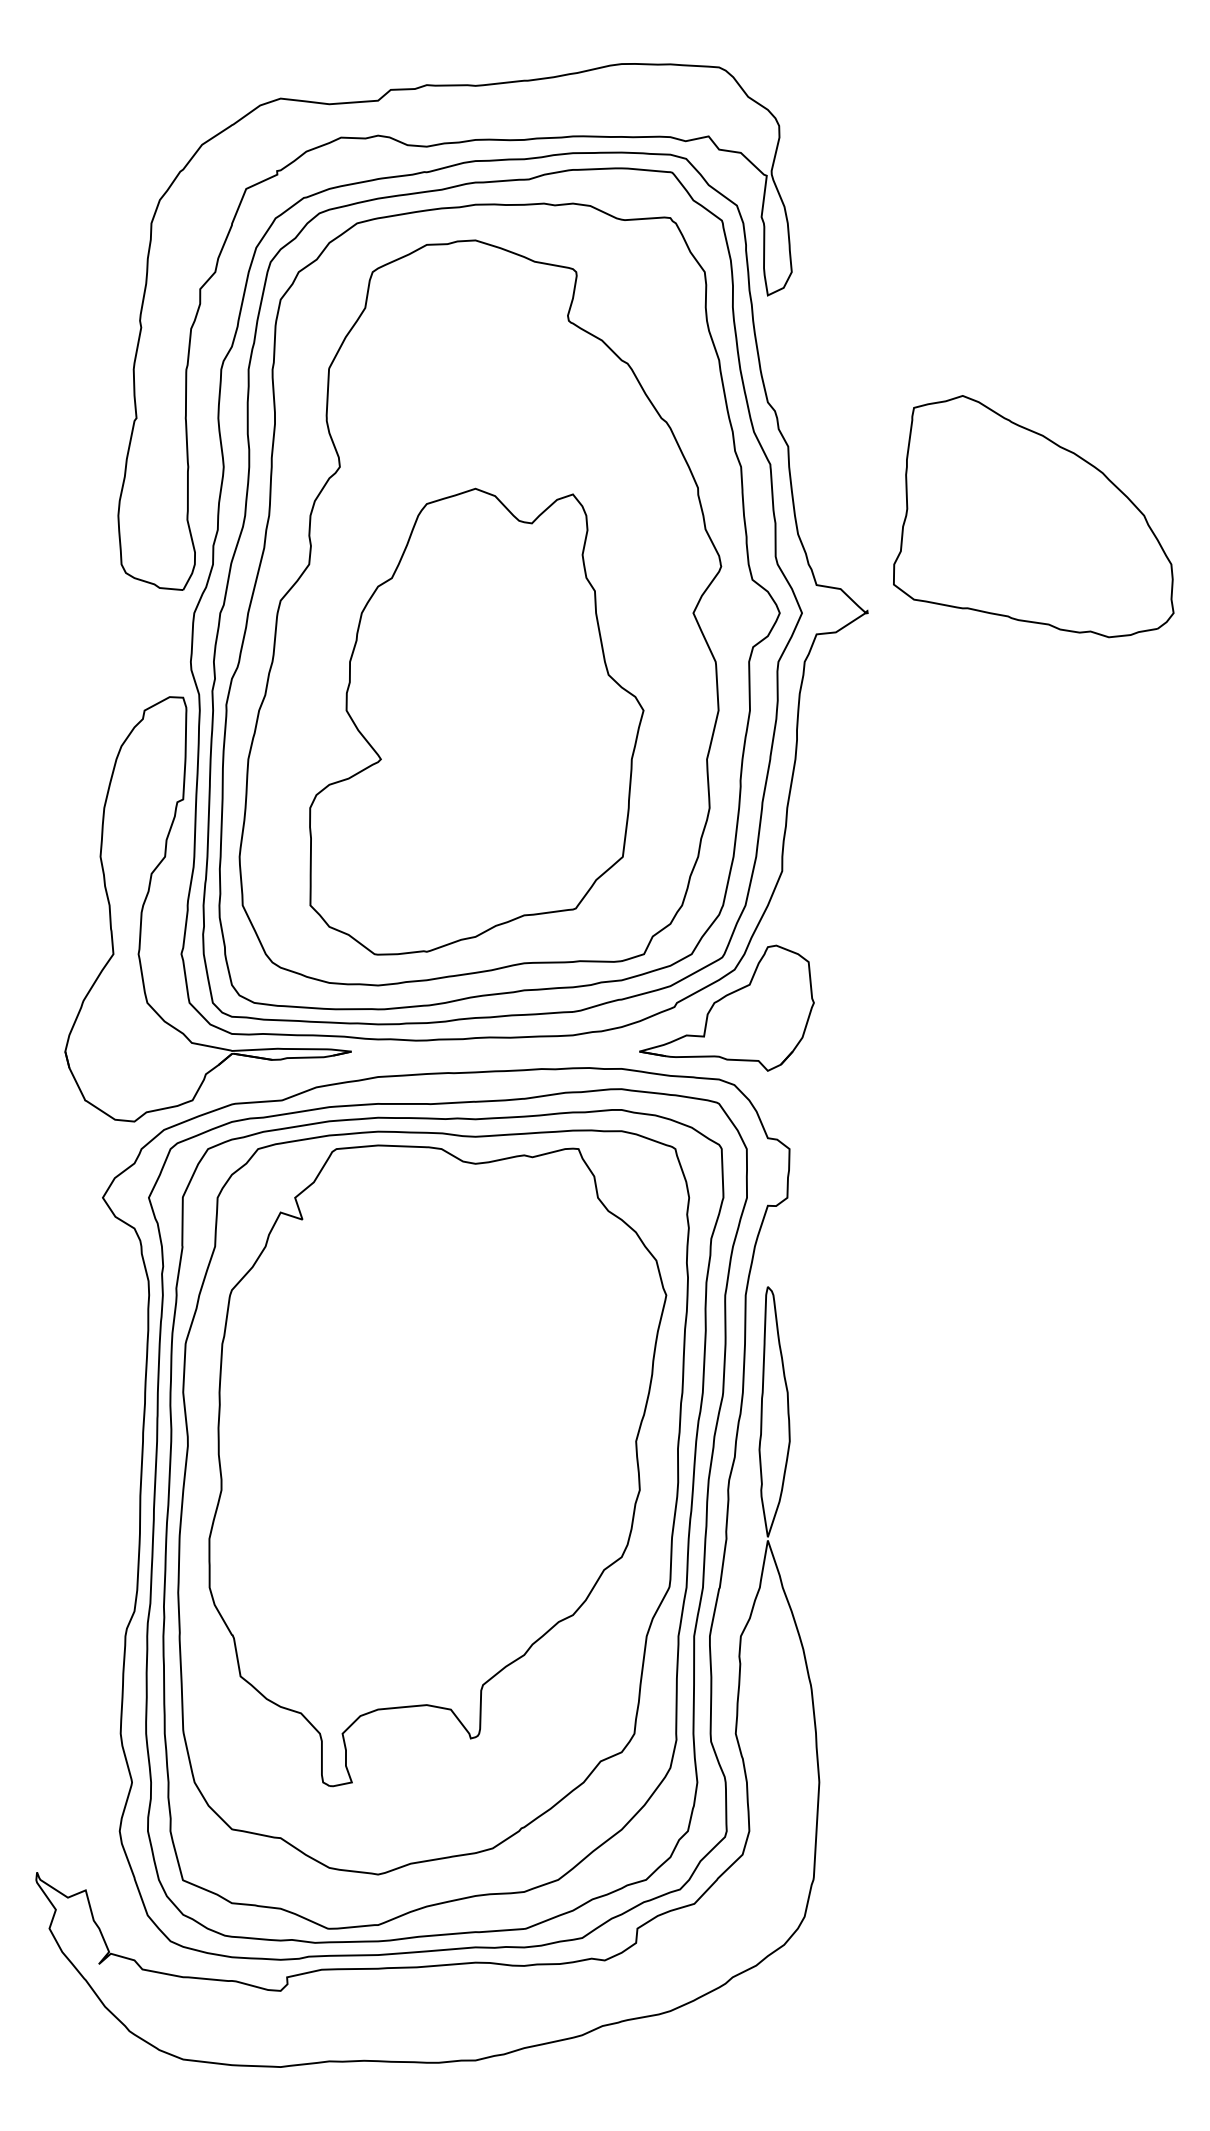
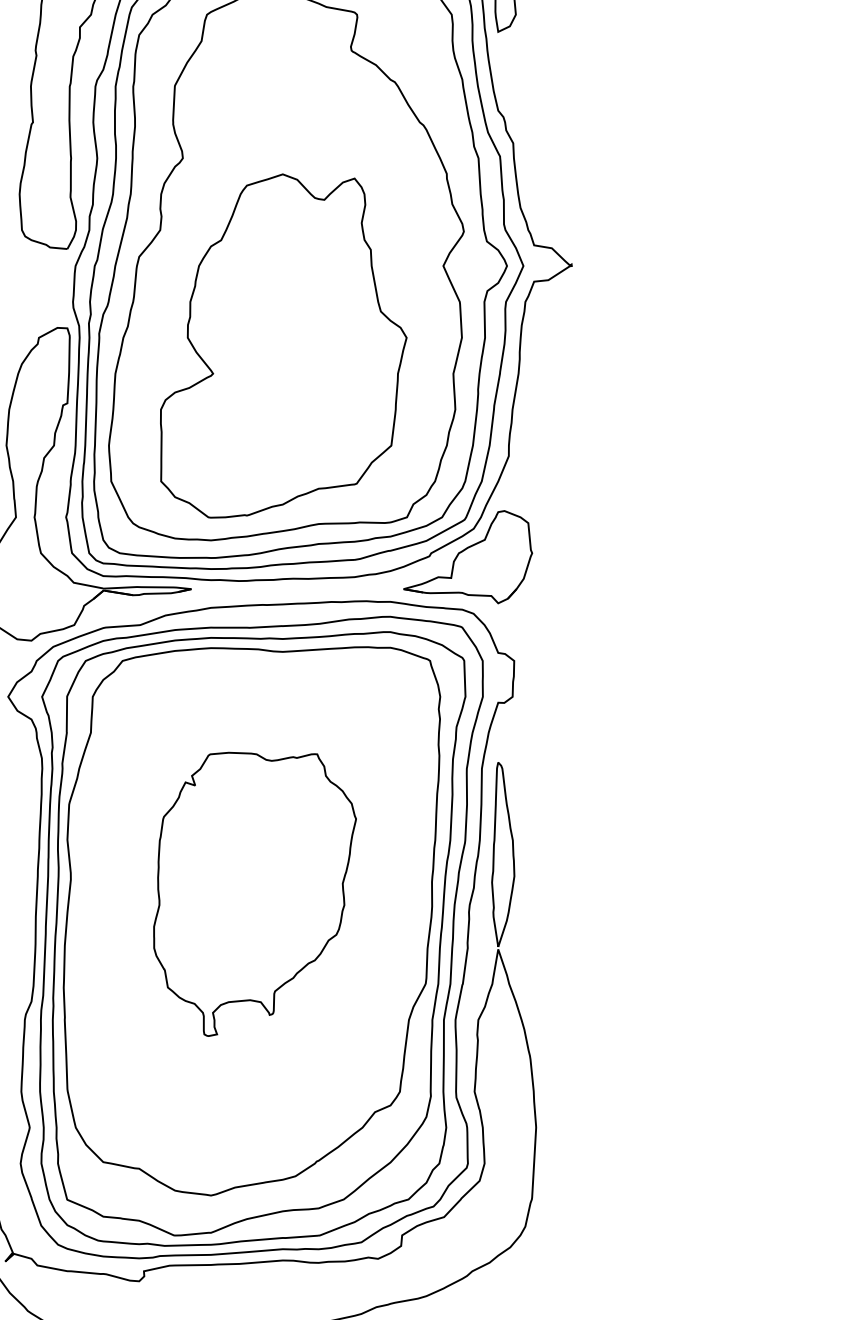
part: (1033, 516) -> (693, 194), removed
part: (437, 1465) -> (254, 894), size x0.6

